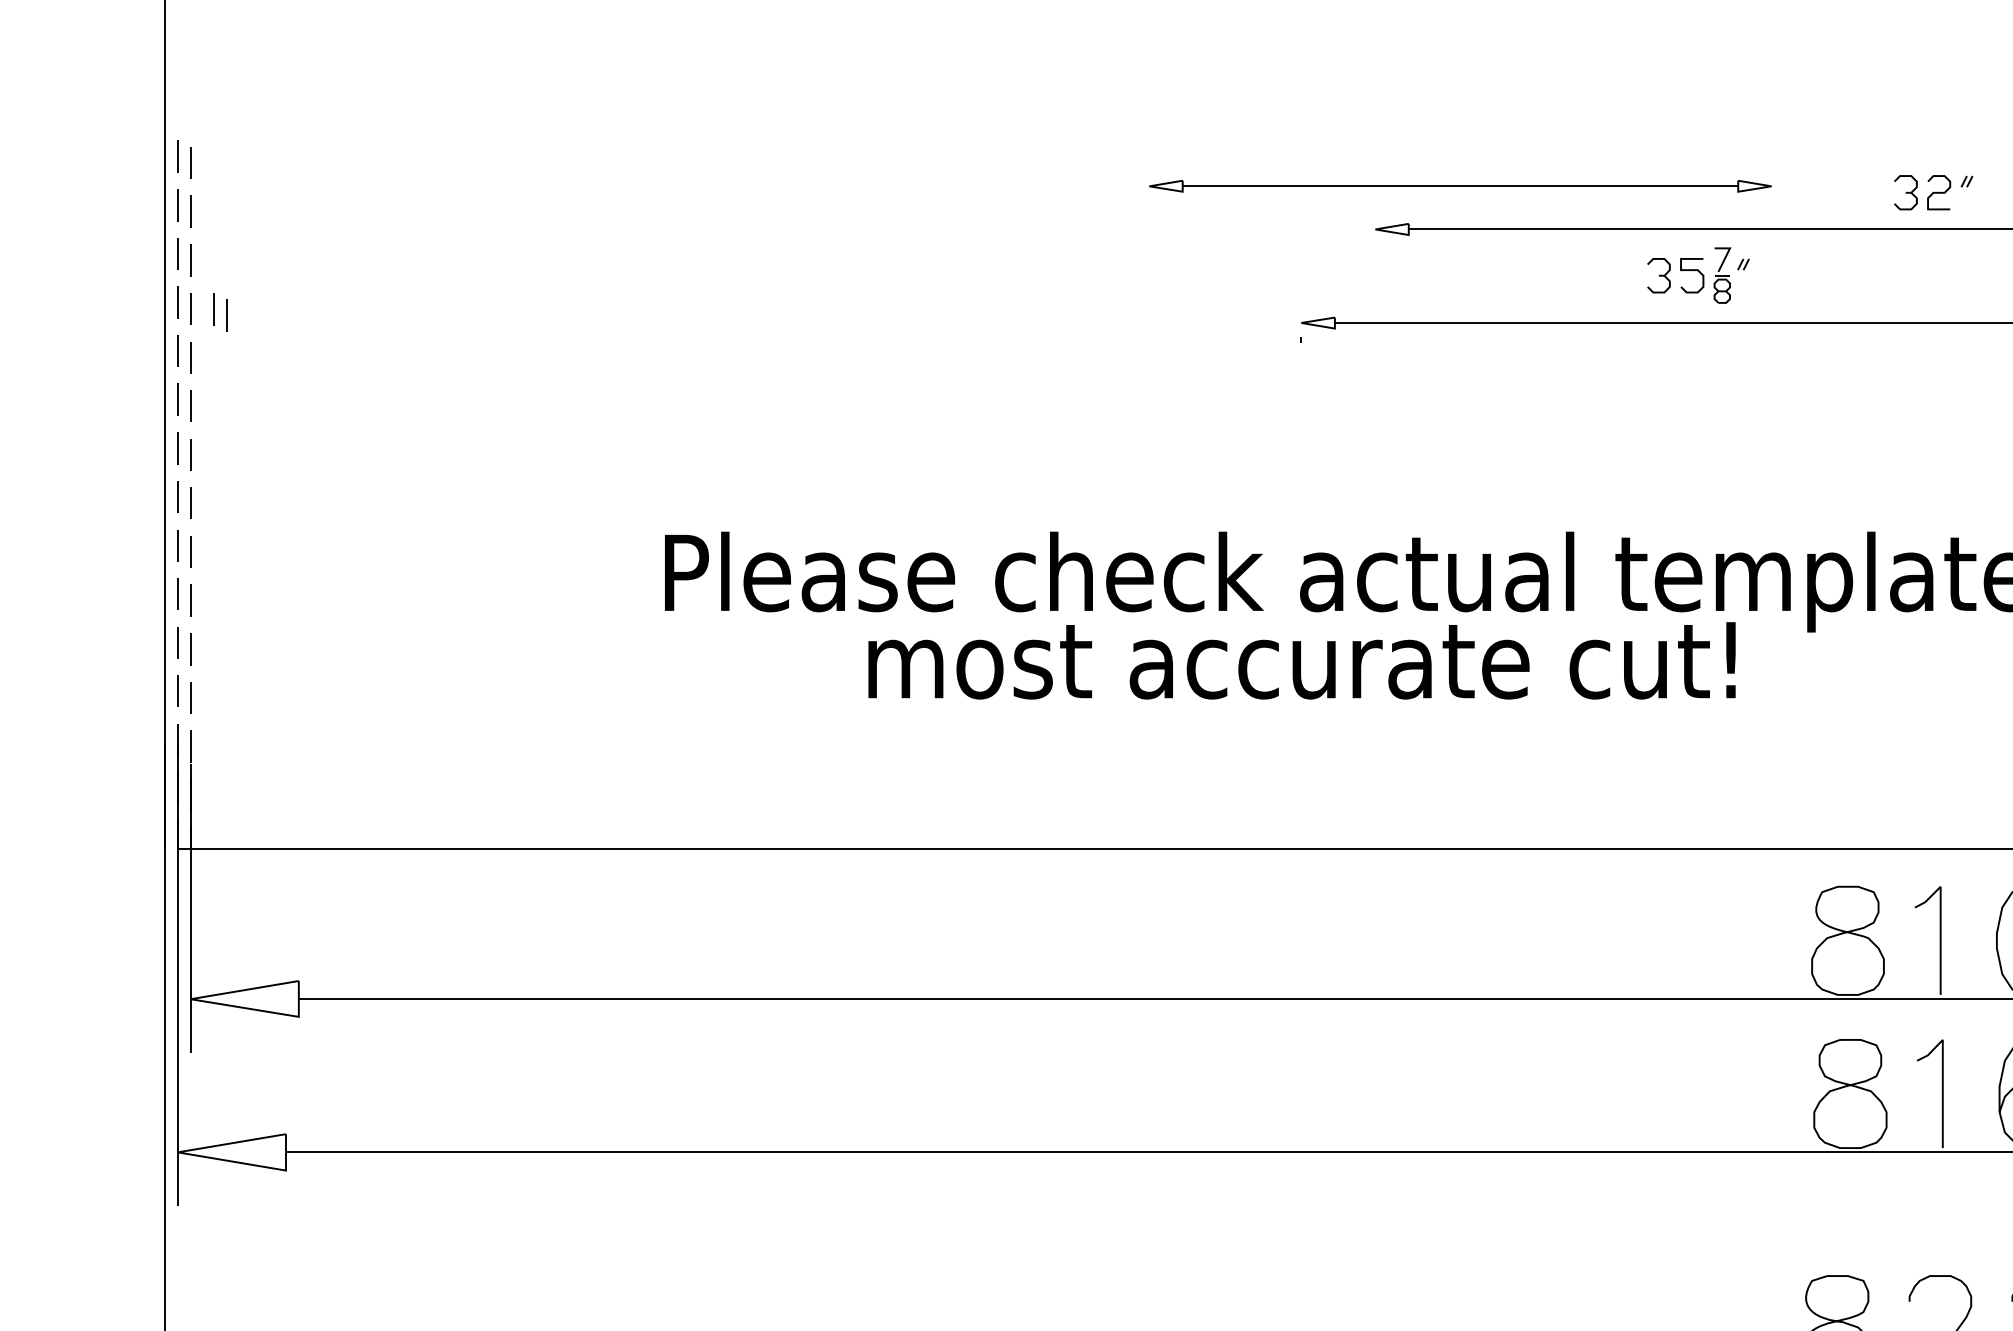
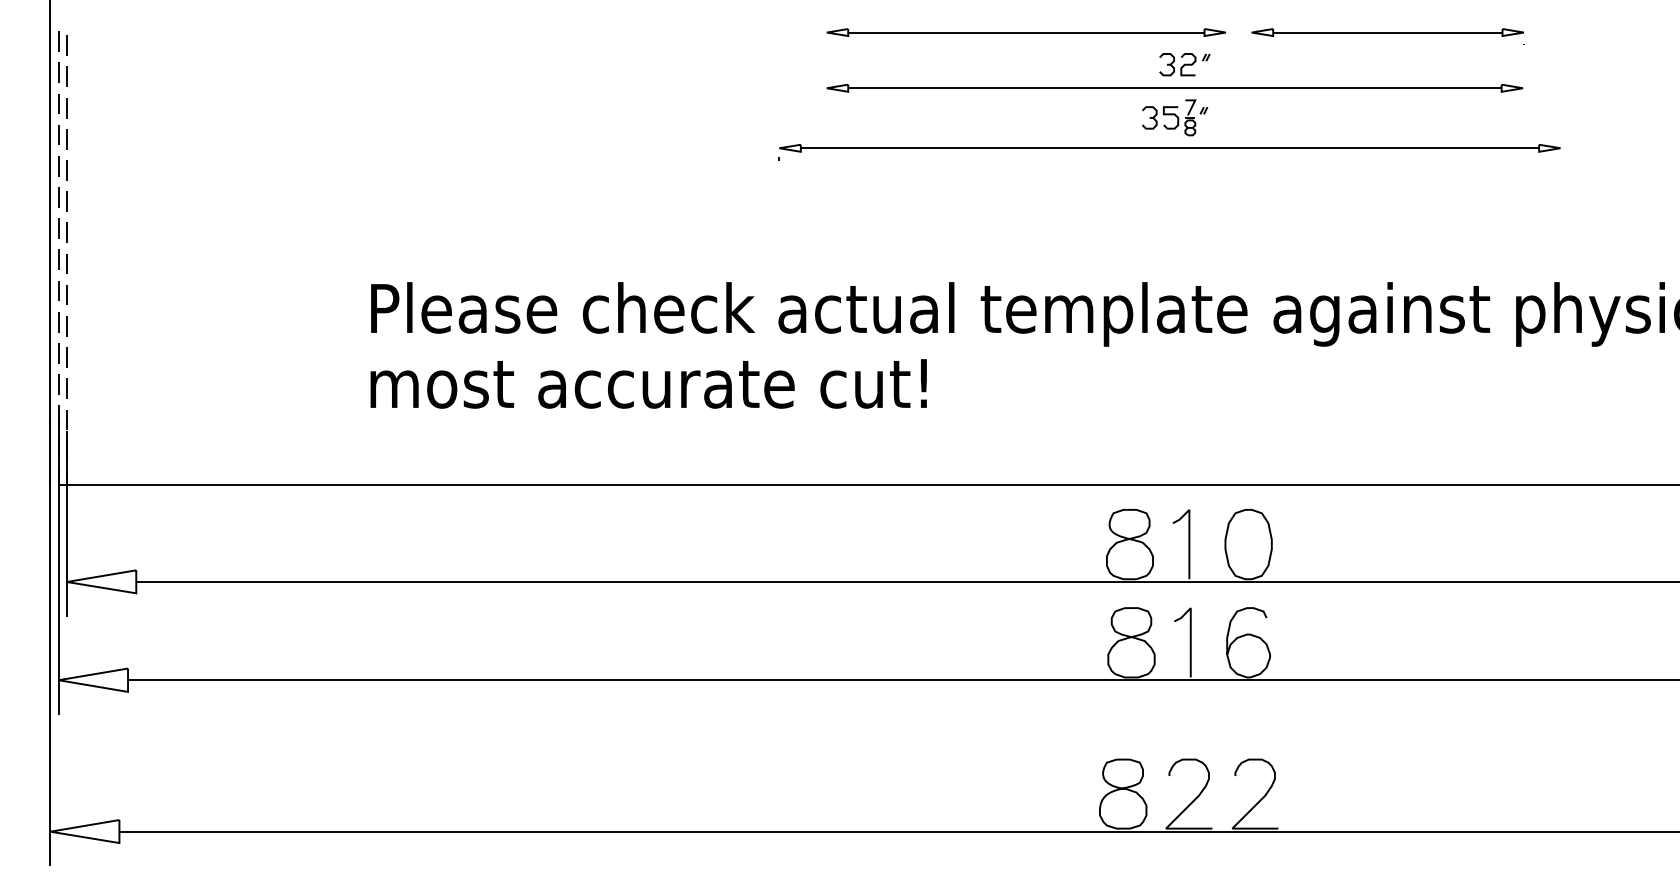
part: (1459, 186) -> (1025, 32), moved
part: (1699, 275) -> (1175, 117), moved
part: (219, 312) -> (85, 141), removed
text: (1301, 660) -> (648, 383), moved

